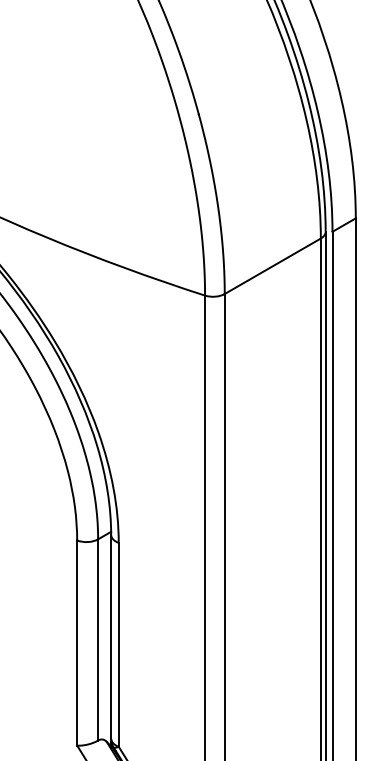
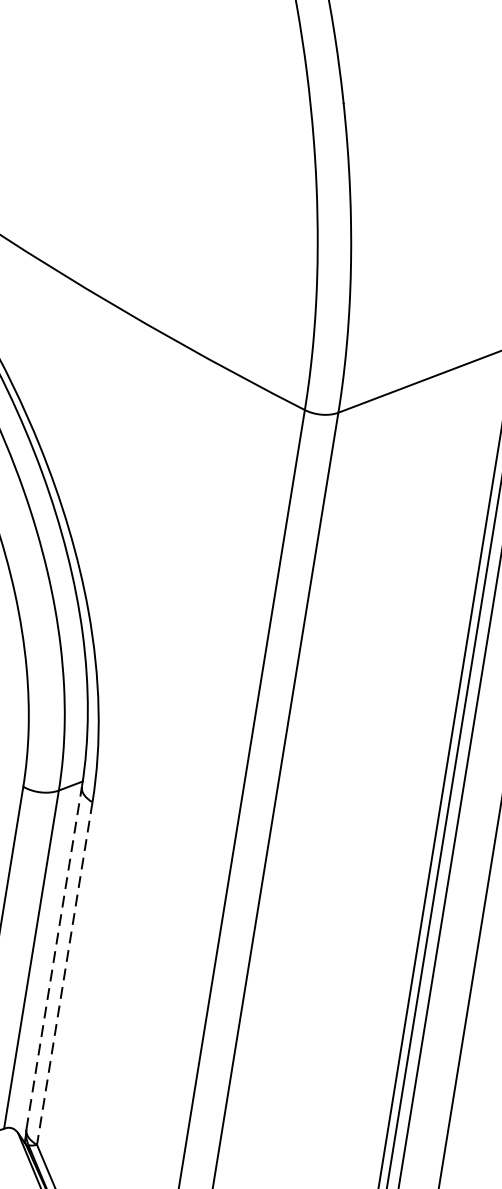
line: (111, 636) -> (54, 957), solid -> dashed
line: (118, 644) -> (64, 972), solid -> dashed

